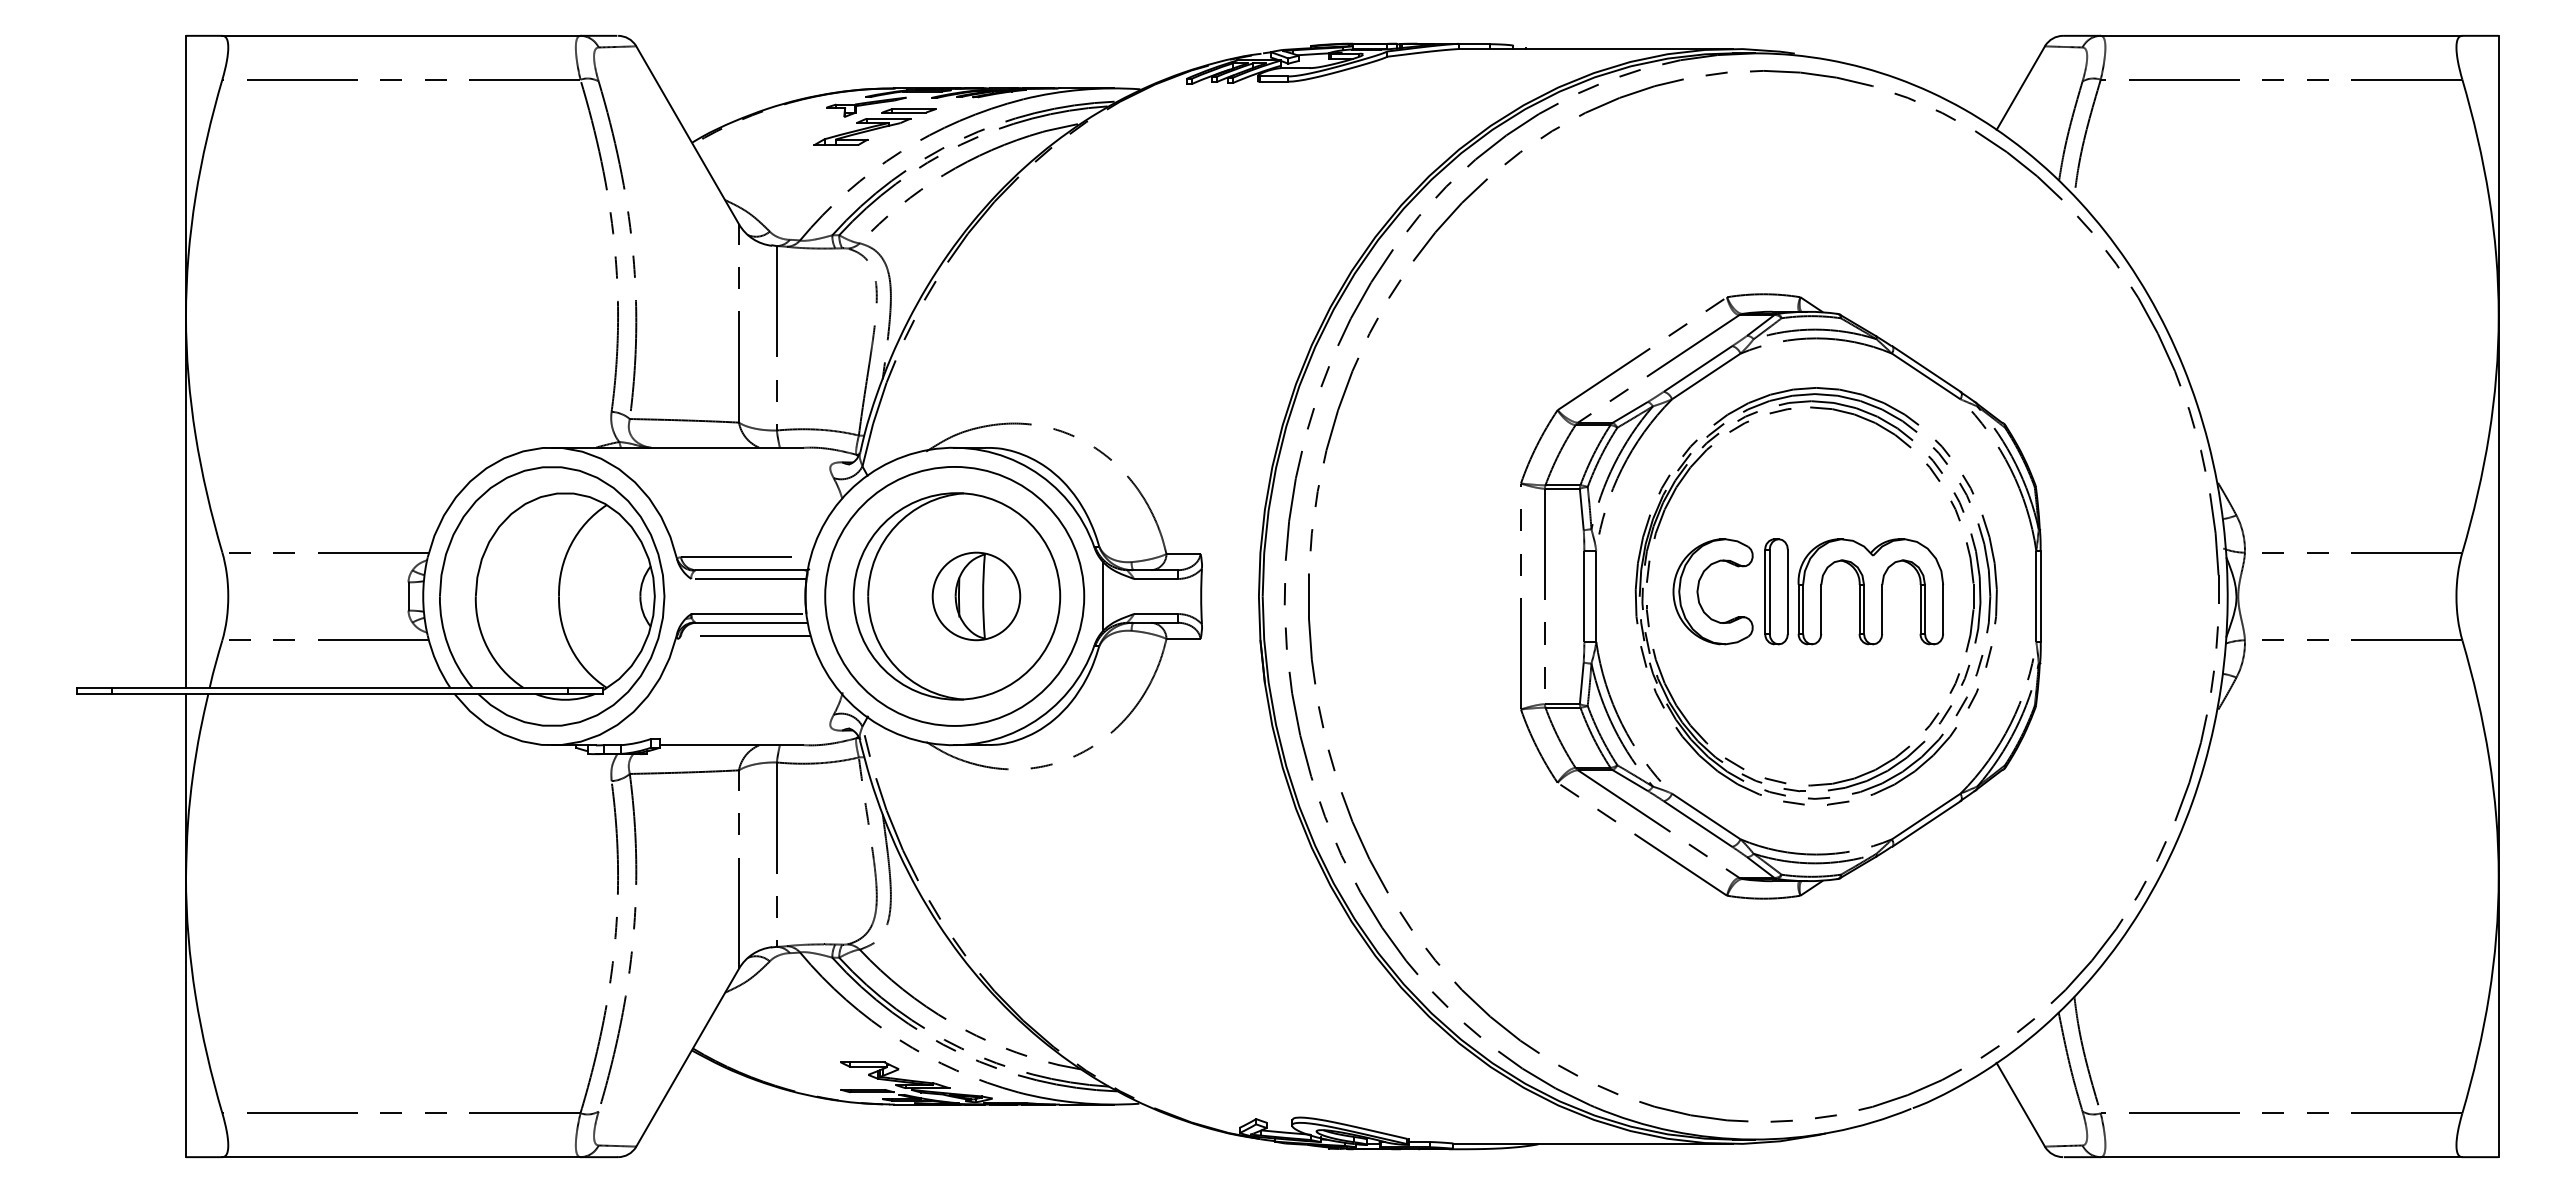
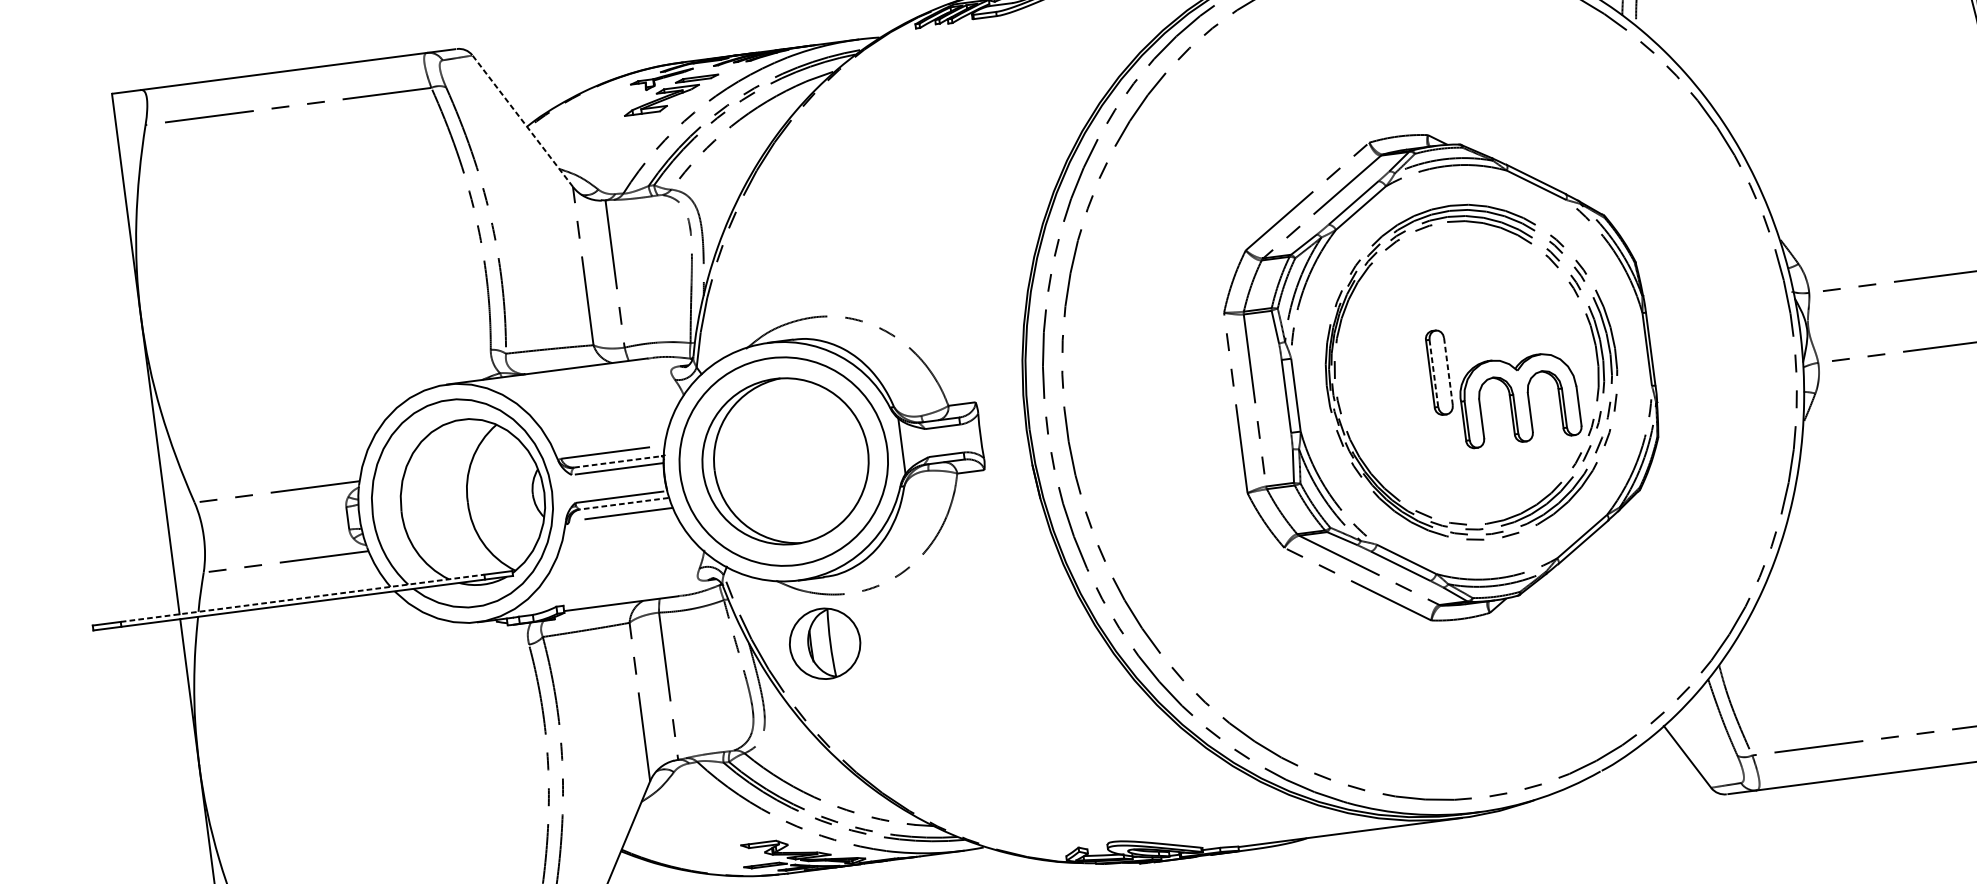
line: (687, 135) -> (522, 121), solid -> dashed
line: (750, 570) -> (618, 462), solid -> dashed
part: (1699, 586) -> (1377, 376), removed
line: (1787, 591) -> (1448, 371), solid -> dashed
part: (1870, 591) -> (1519, 399), moved
line: (1769, 592) -> (1433, 374), solid -> dashed
part: (976, 596) -> (825, 643), moved
line: (751, 622) -> (624, 503), solid -> dashed
line: (340, 687) -> (302, 598), solid -> dashed

